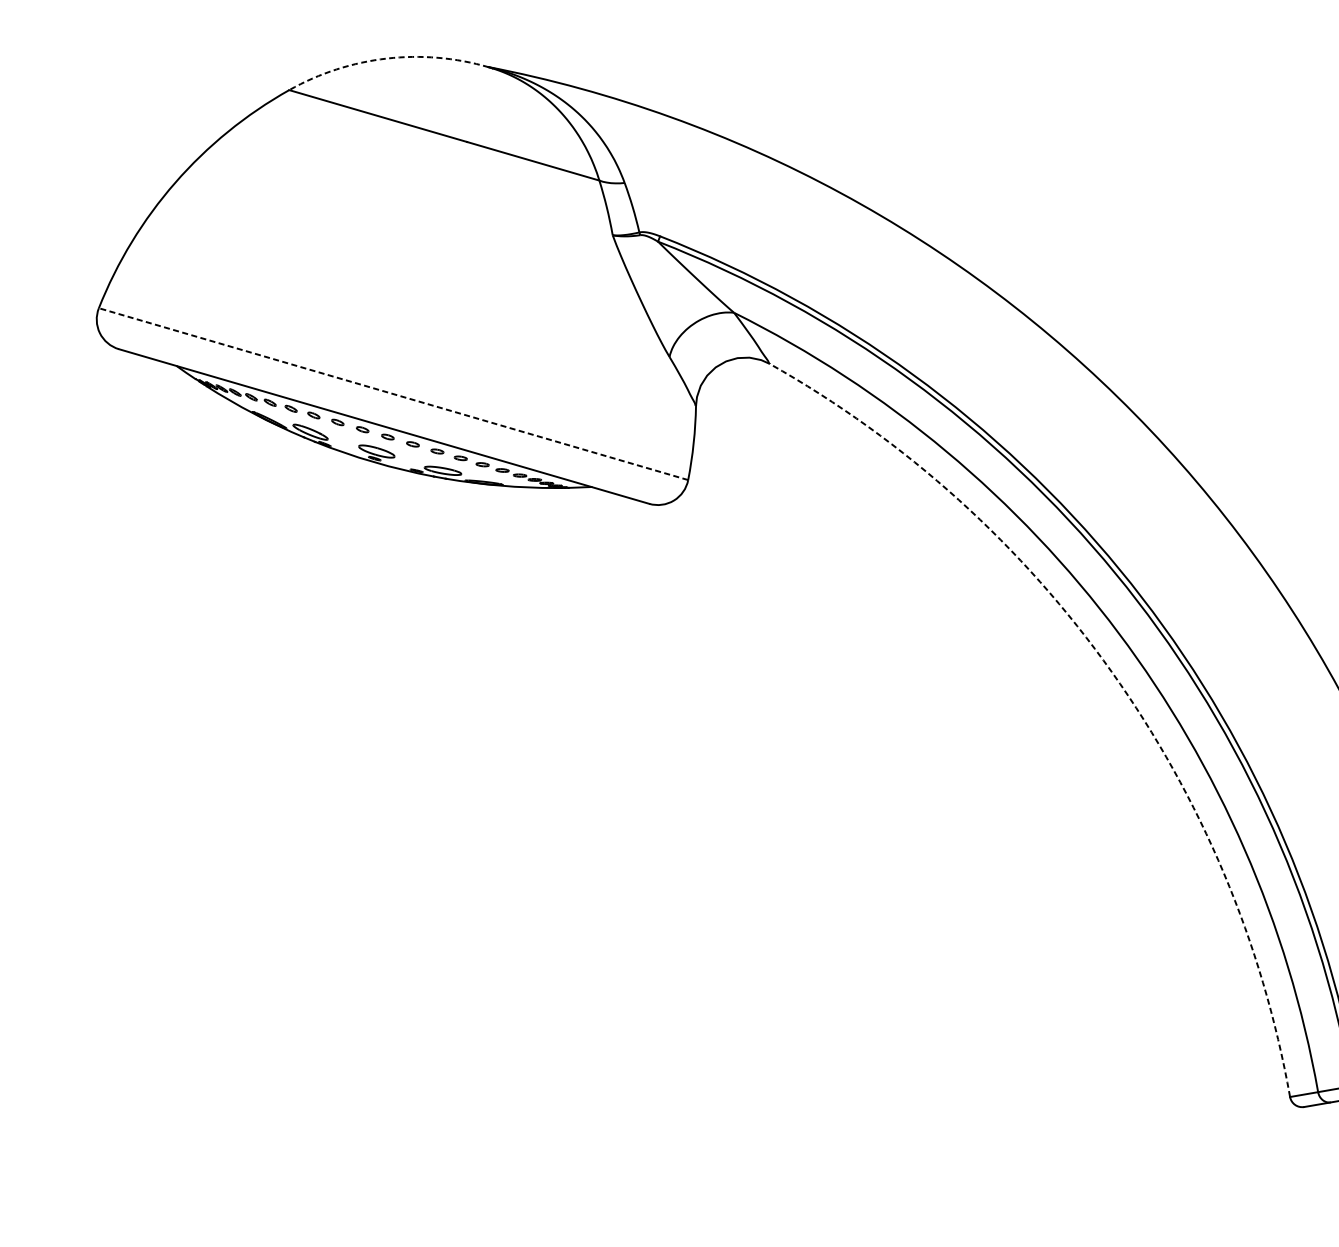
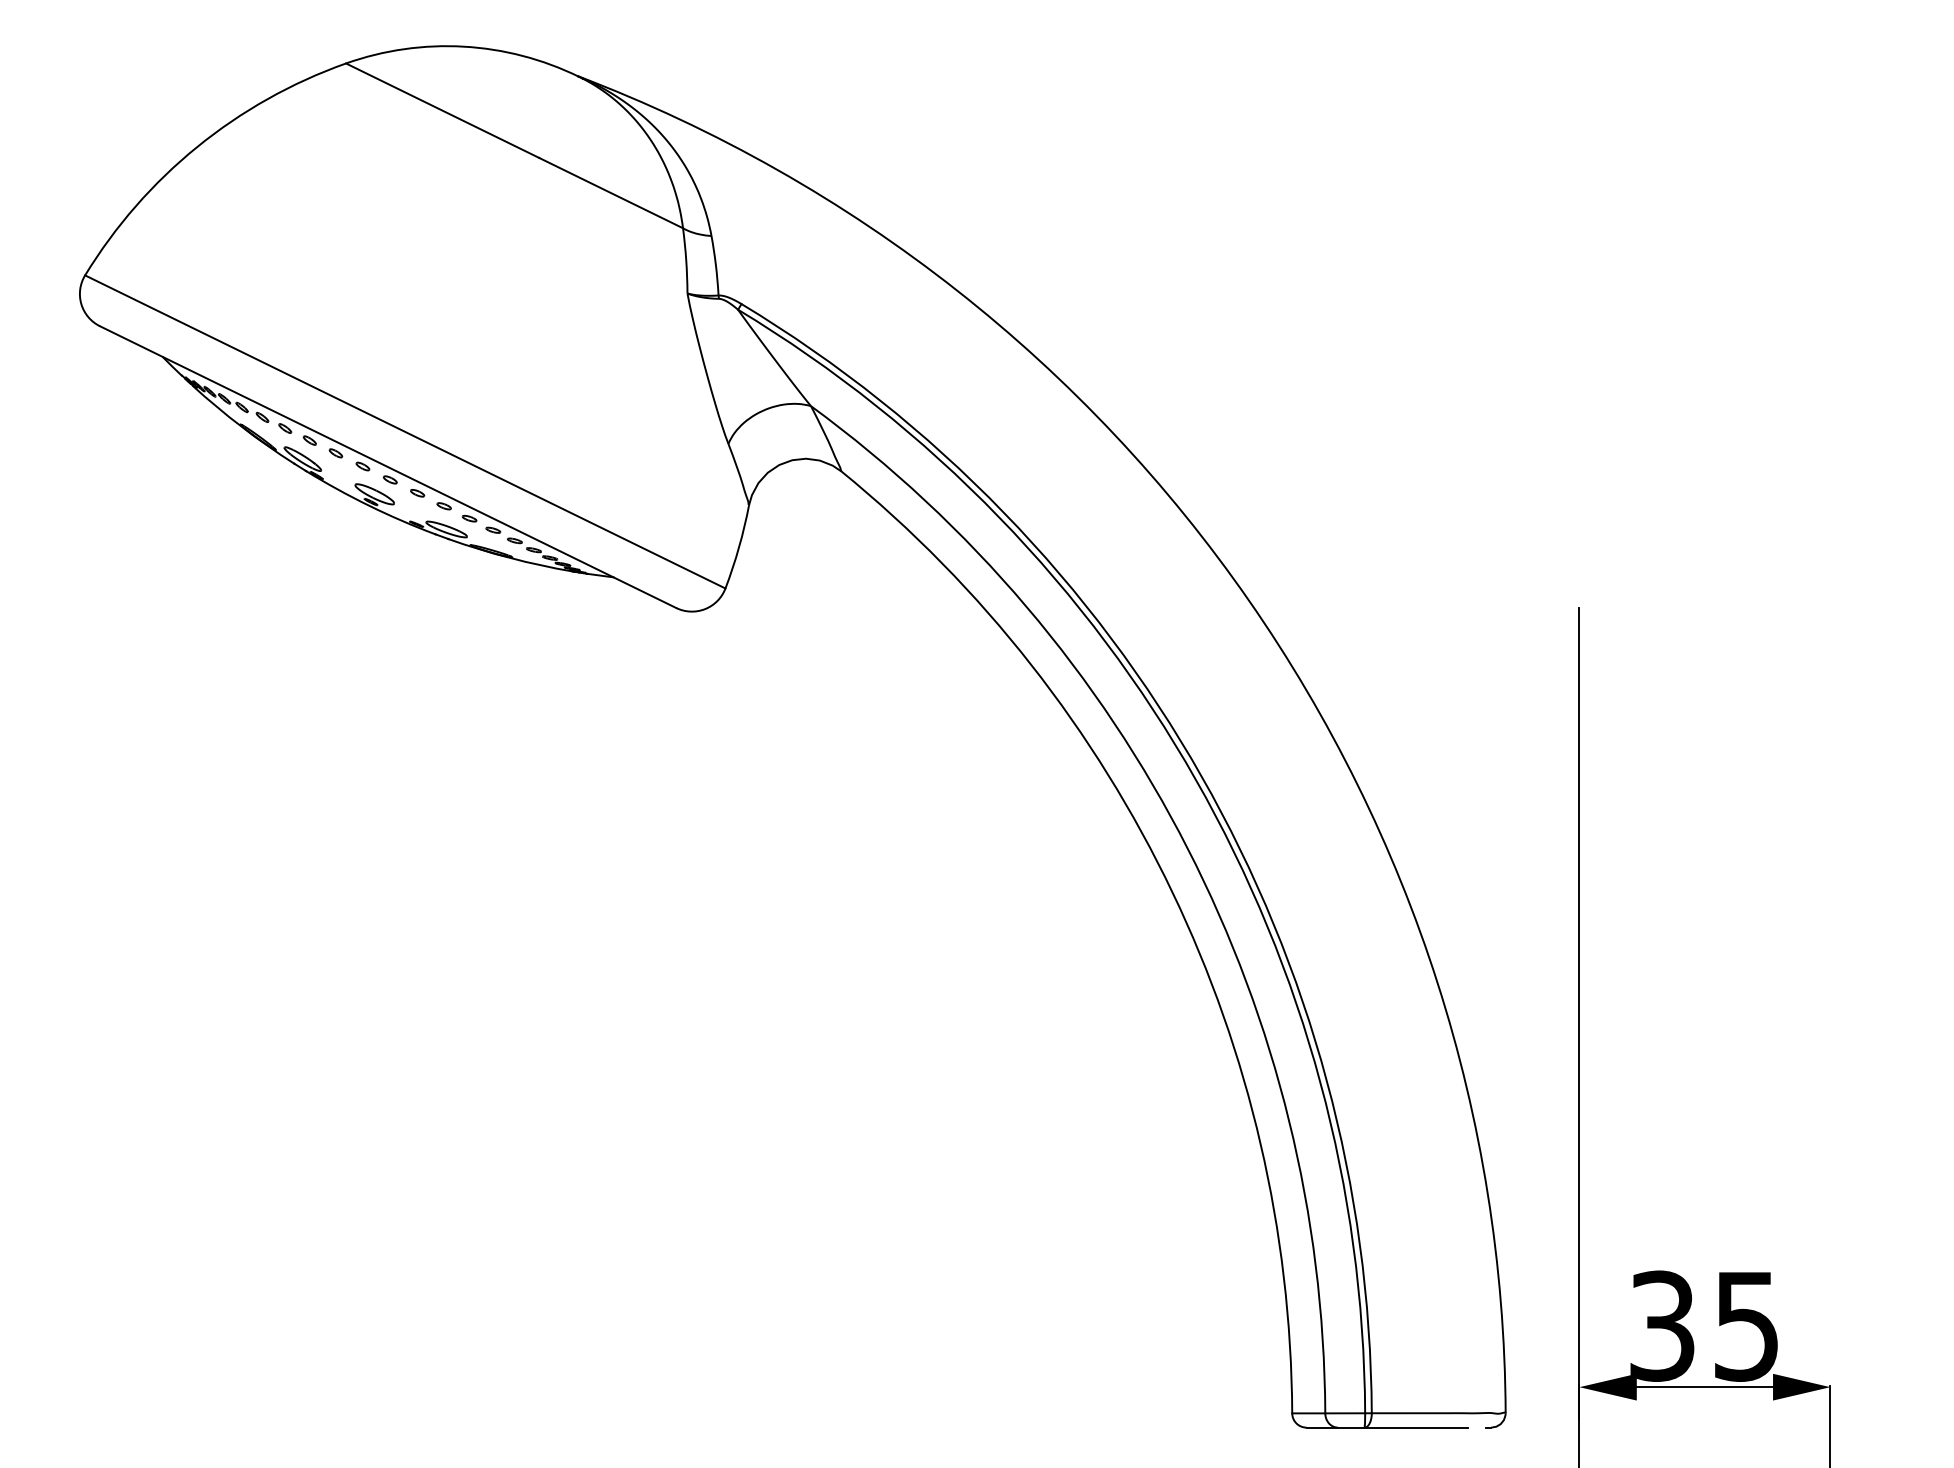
arc: (386, 58) -> (463, 46), dashed -> solid
line: (392, 393) -> (404, 431), dashed -> solid
arc: (1112, 672) -> (1172, 892), dashed -> solid

